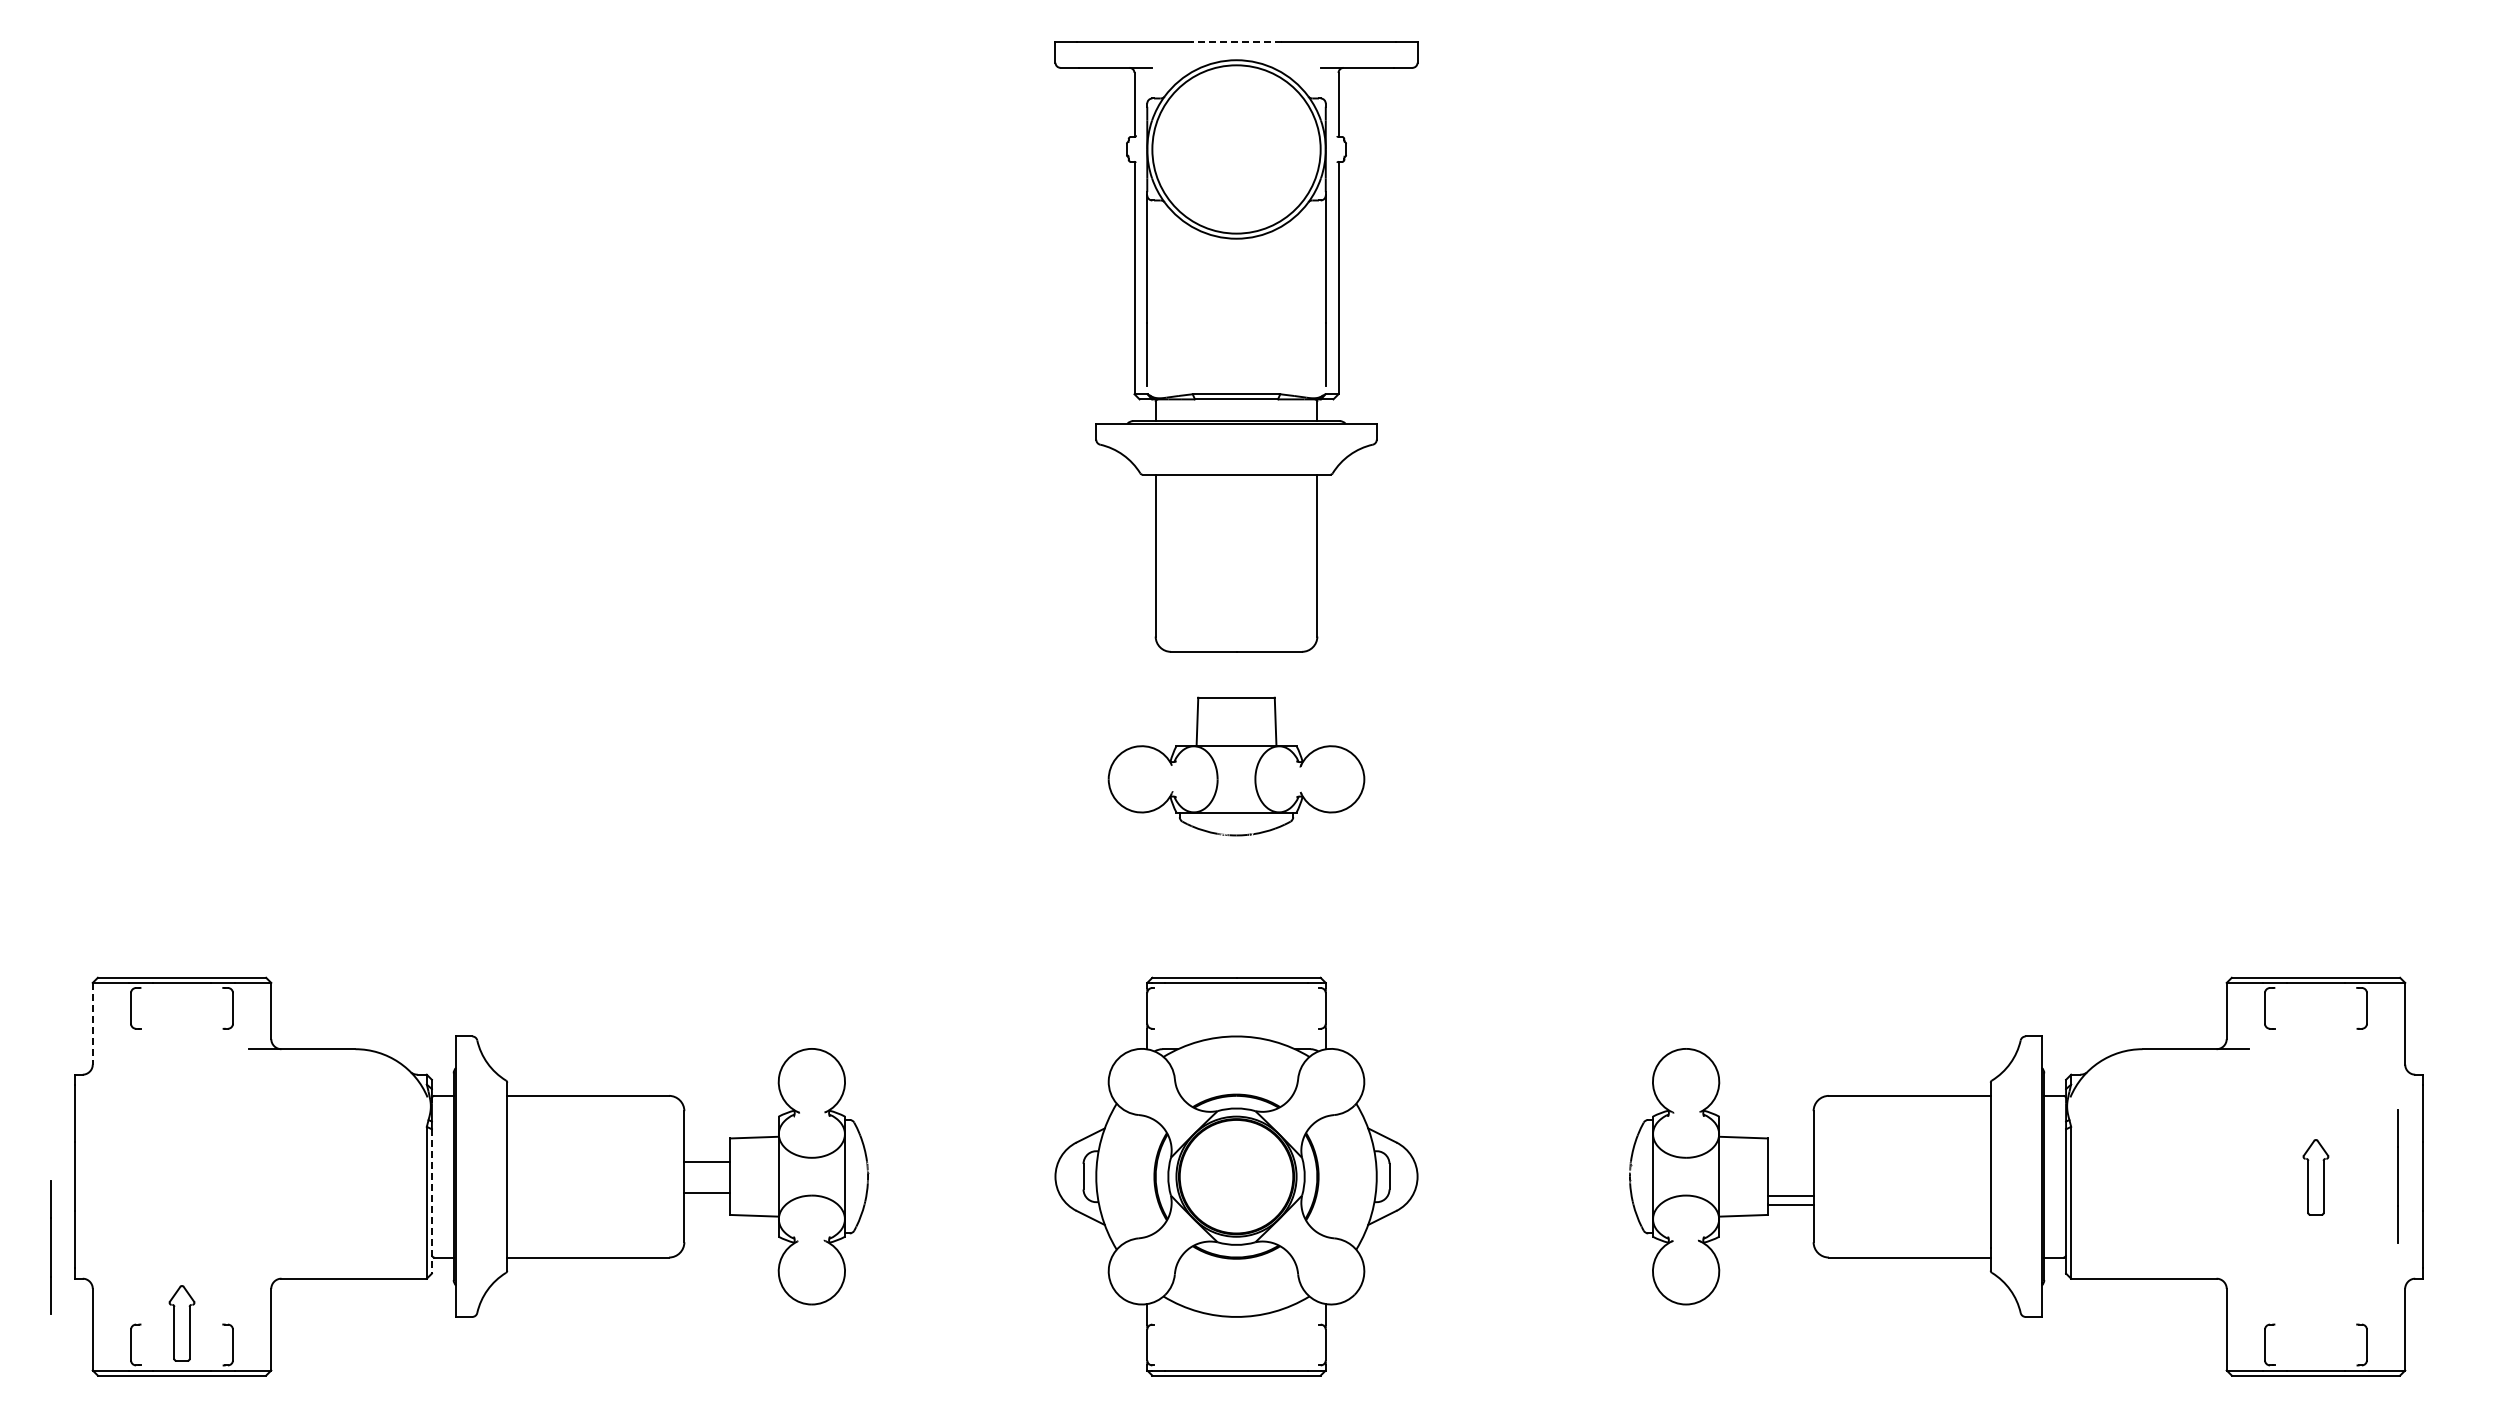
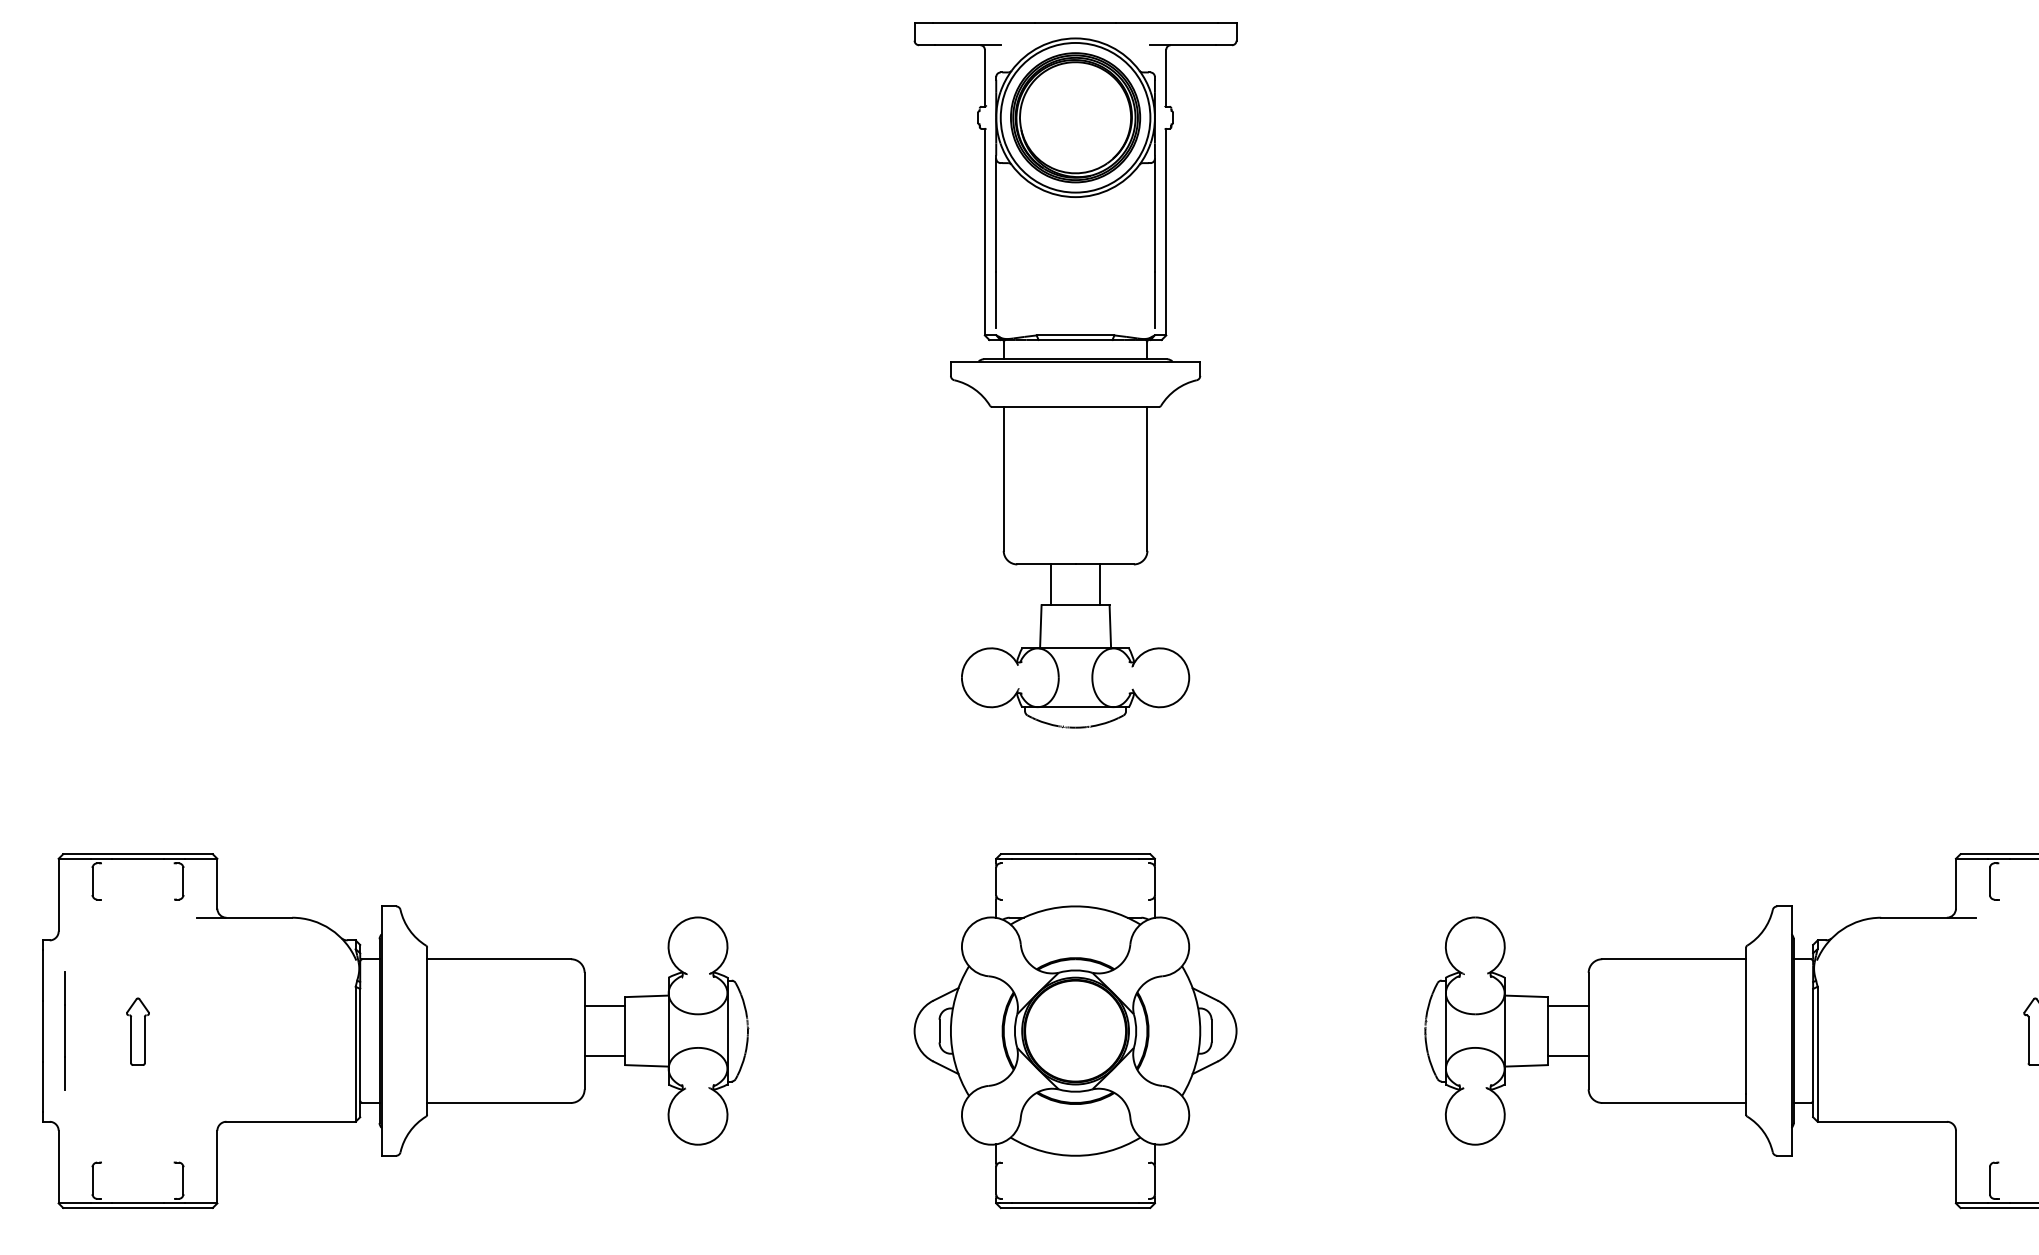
line: (1236, 42) -> (1075, 22), dashed -> solid
part: (1236, 148) -> (1075, 116), added
line: (1208, 674) -> (1050, 584), added
line: (1264, 674) -> (1100, 584), added
line: (92, 1023) -> (58, 894), dashed -> solid
line: (707, 1161) -> (605, 1055), moved
line: (707, 1192) -> (605, 1006), moved
line: (1790, 1195) -> (1568, 1006), moved
line: (431, 1201) -> (359, 1053), dashed -> solid
line: (50, 1247) -> (64, 1030), moved
part: (181, 1323) -> (137, 1031), moved

